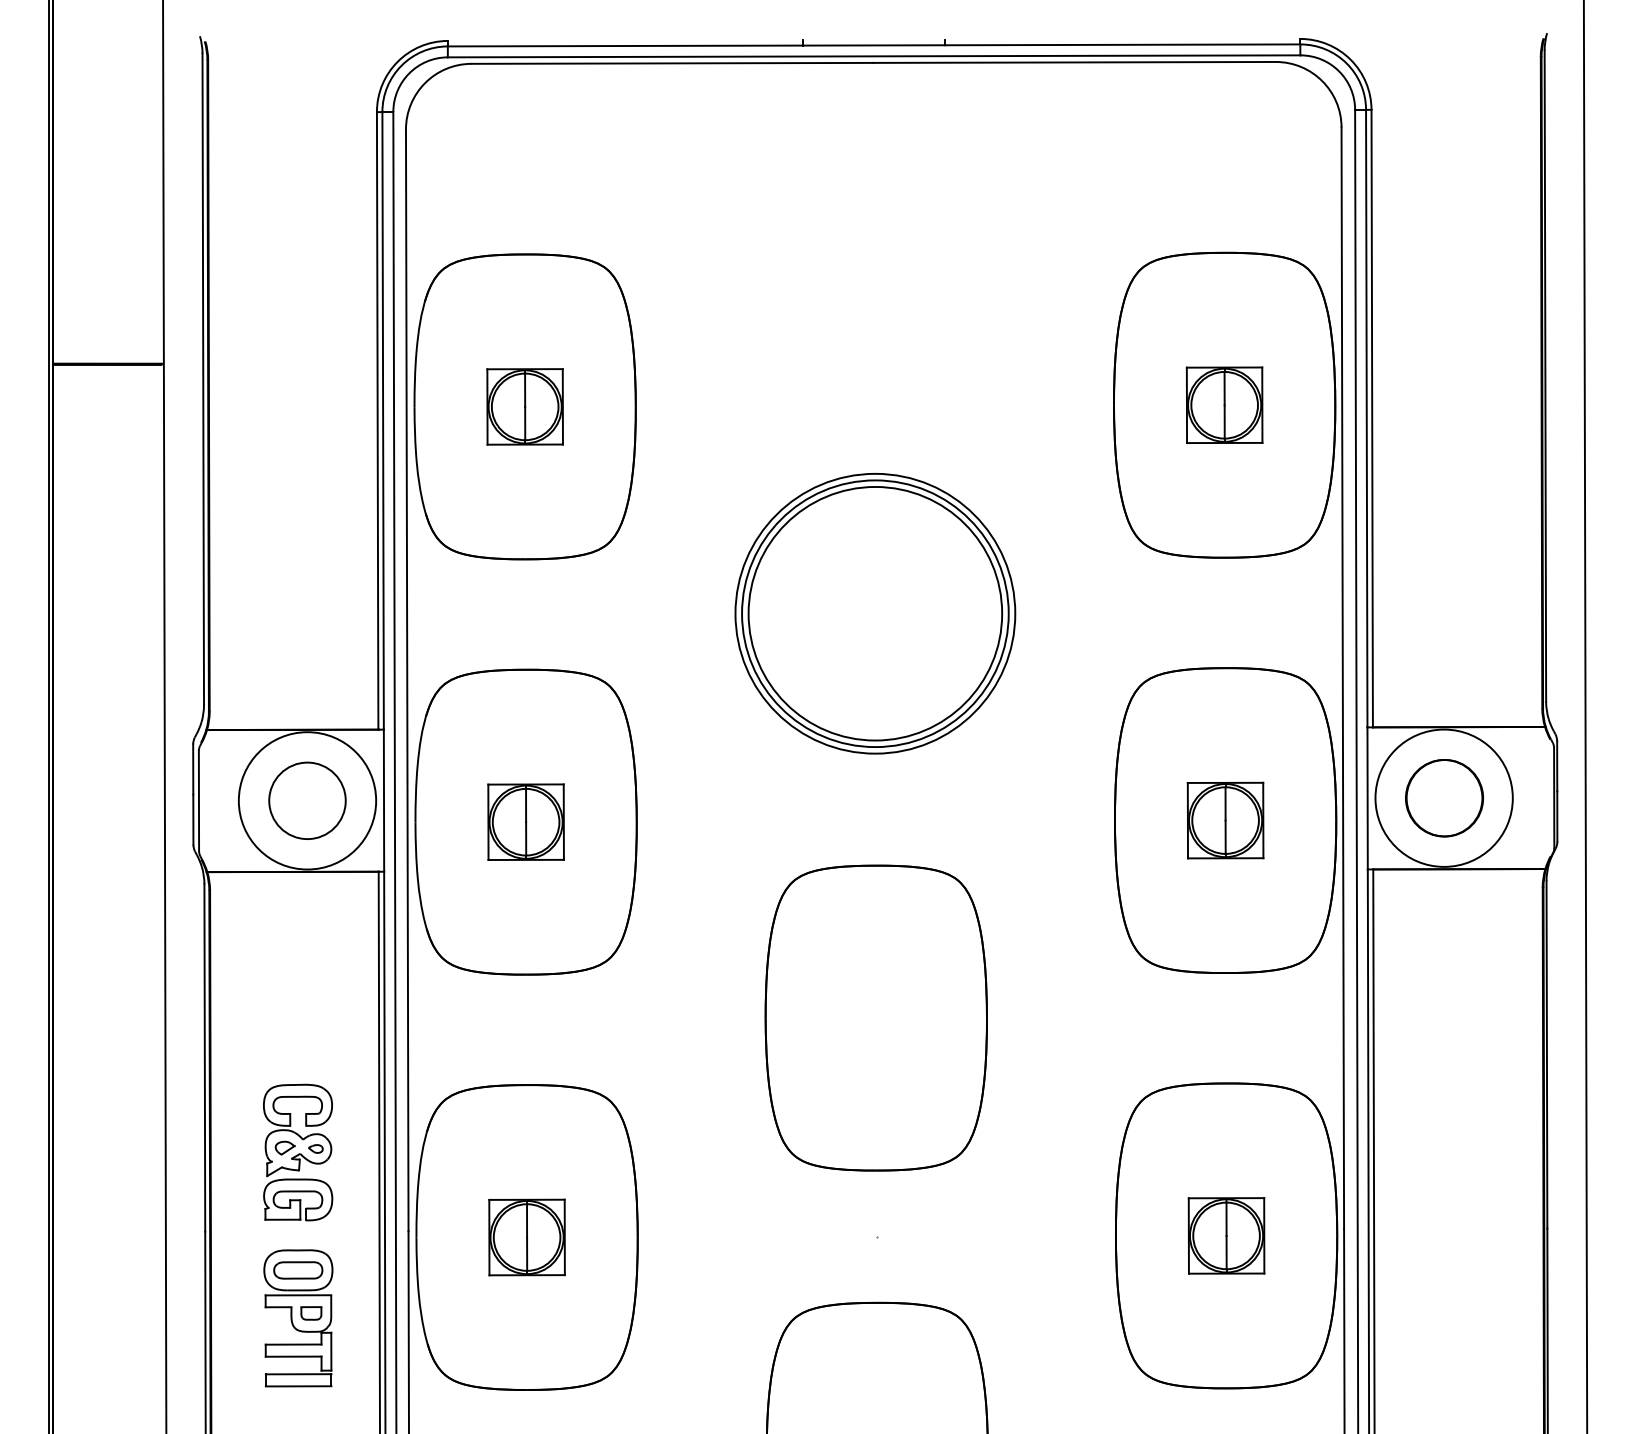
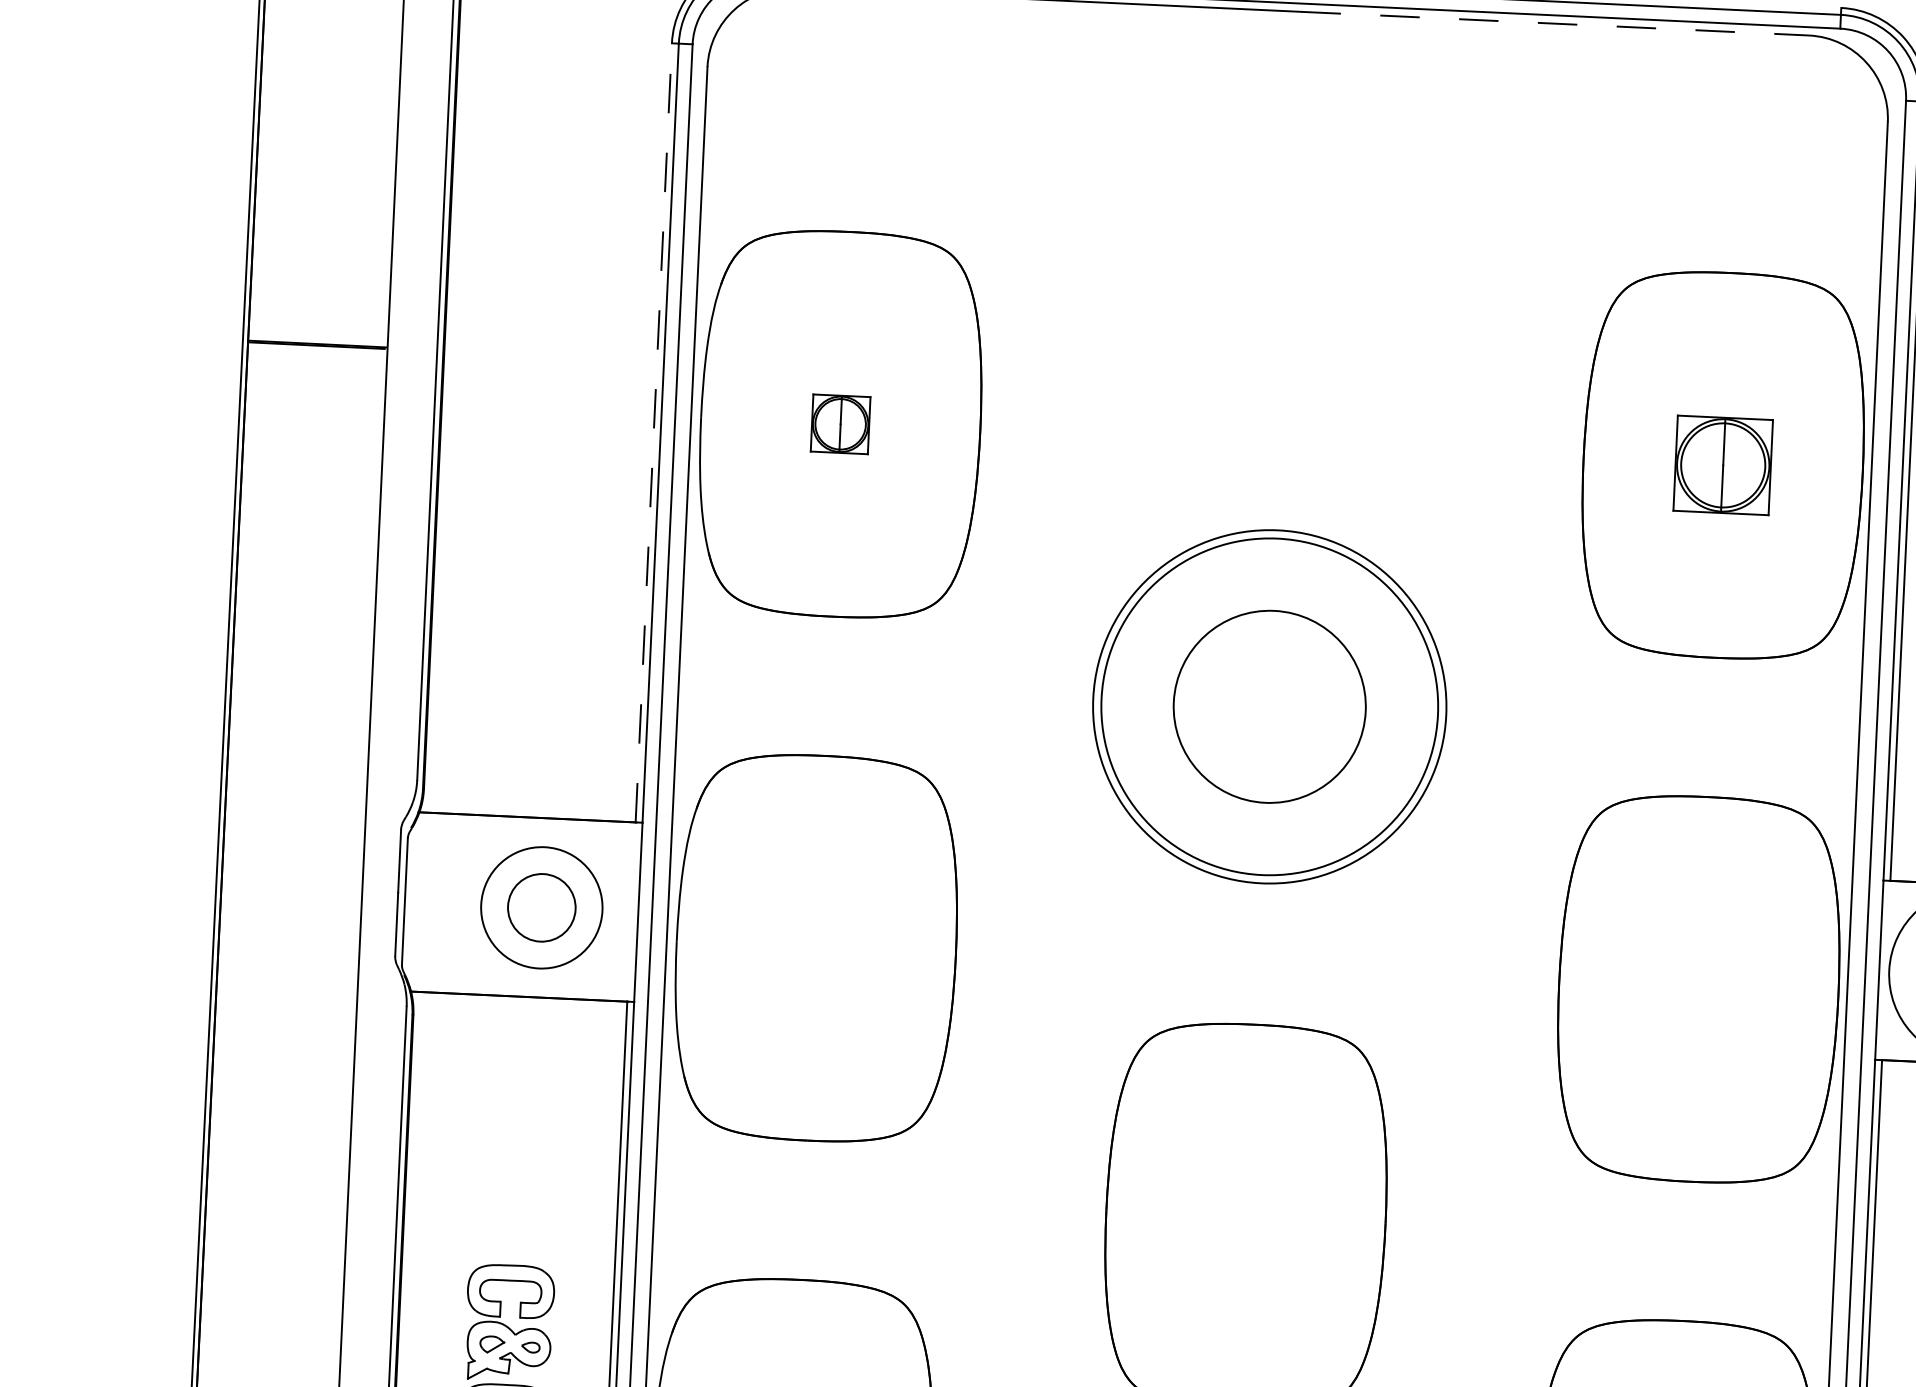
line: (1075, 62) -> (1556, 23), solid -> dashed
part: (524, 406) -> (839, 423), size x0.6
line: (377, 420) -> (653, 432), solid -> dashed
circle: (875, 613) -> (1269, 706), size x0.6
circle: (307, 800) -> (541, 907), size x0.7
circle: (307, 800) -> (541, 907), size x0.7
part: (1225, 820) -> (1698, 989), removed
part: (525, 821) -> (815, 947), removed

